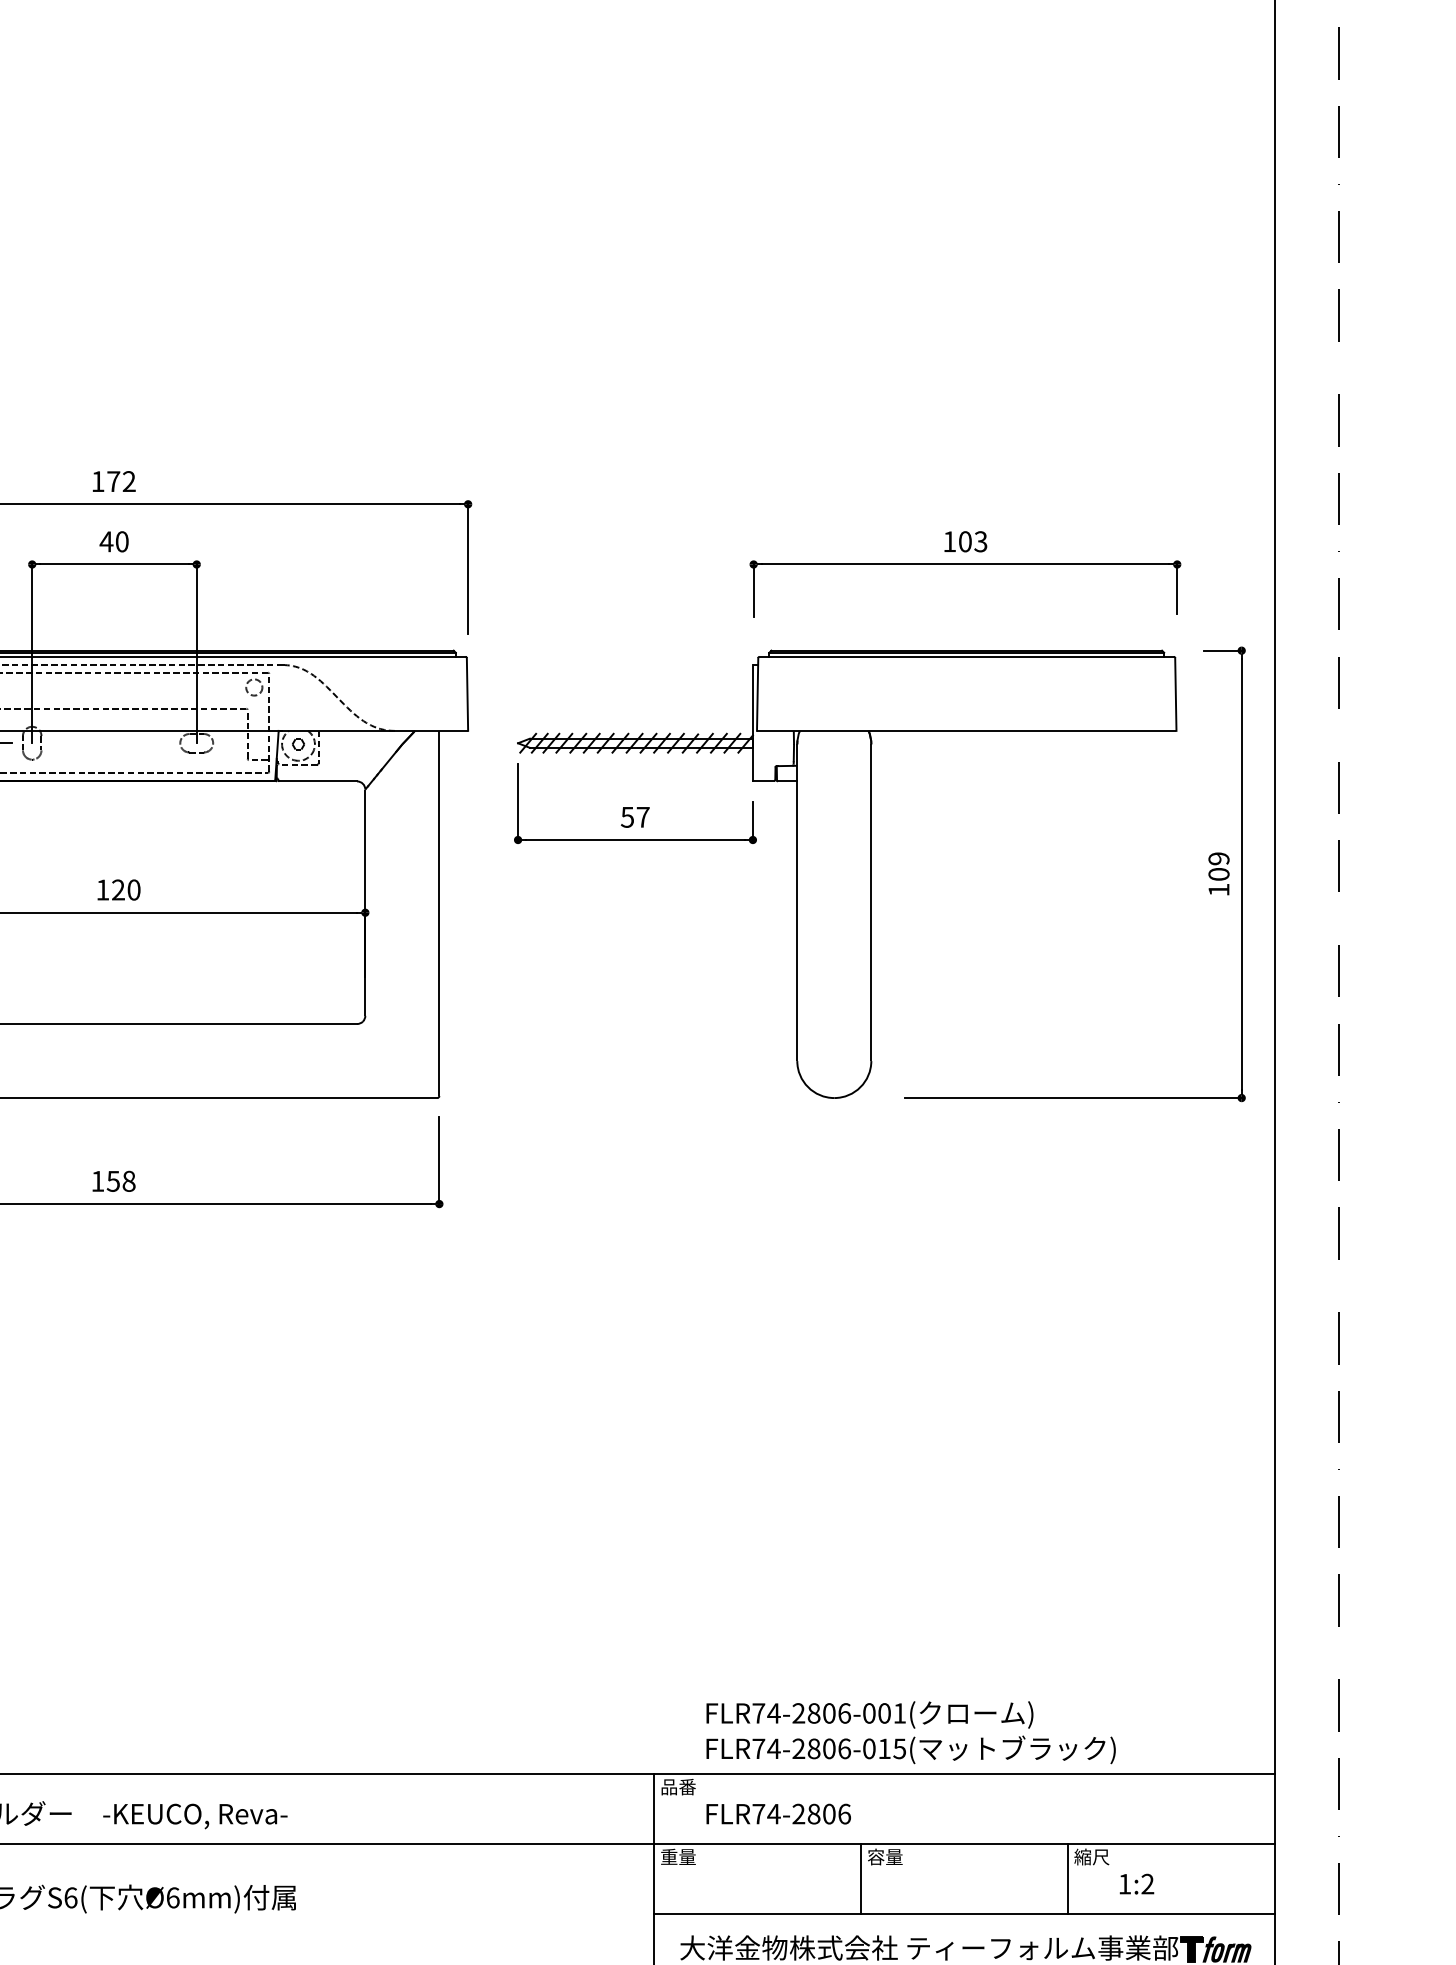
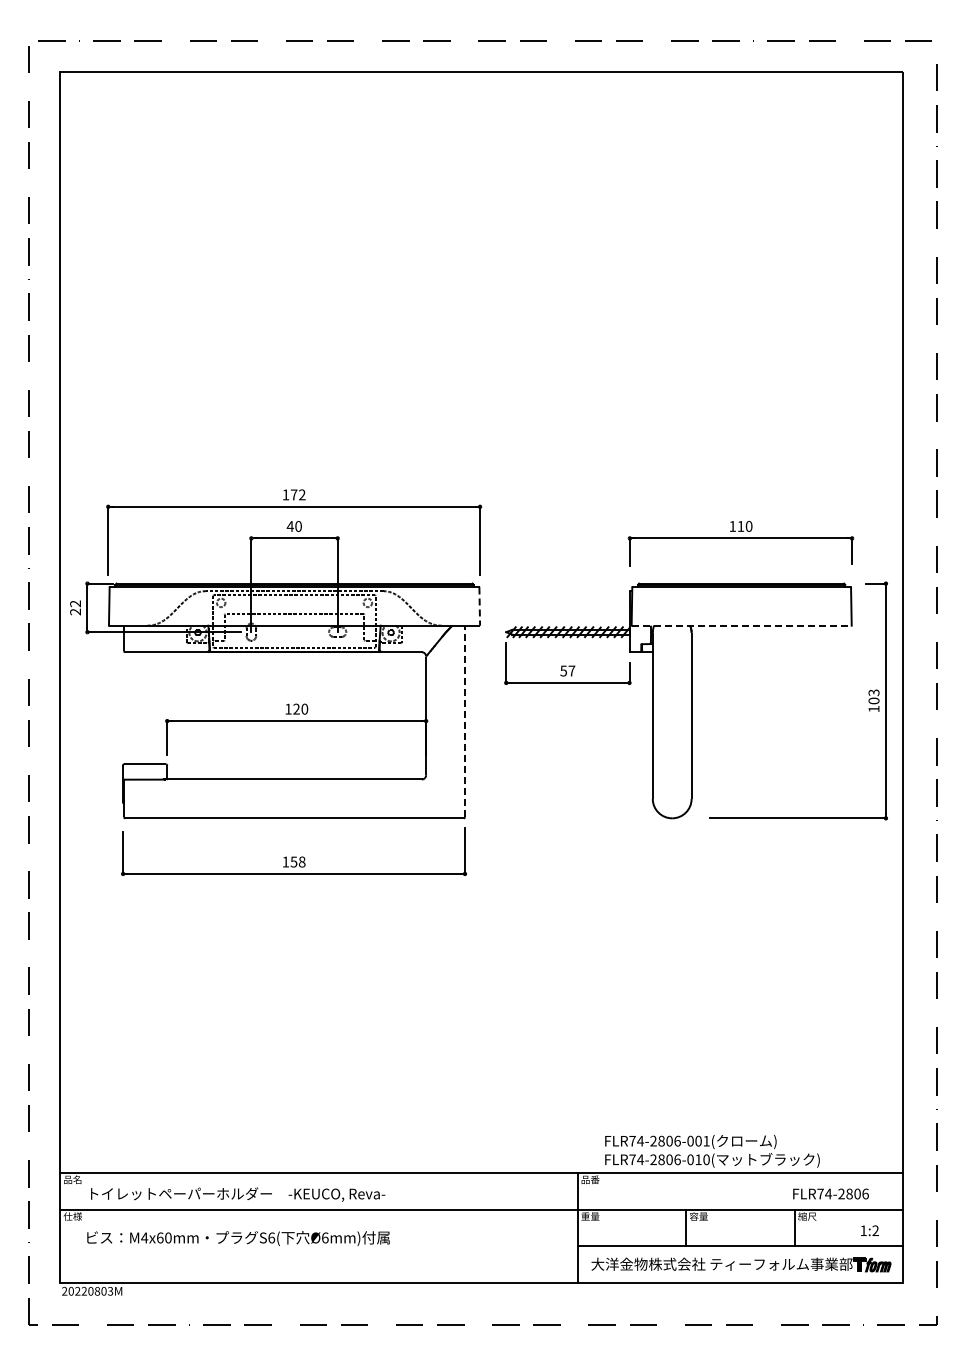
text: (972, 541) -> (744, 526), 103 -> 110
line: (467, 696) -> (479, 607), solid -> dashed
line: (968, 730) -> (742, 625), solid -> dashed
text: (1217, 858) -> (873, 692), 109 -> 103
line: (438, 913) -> (464, 721), solid -> dashed
text: (899, 1748) -> (706, 1159), FLR74-2806-015( -> FLR74-2806-010(
text: (777, 1813) -> (830, 1193), moved
text: (1136, 1883) -> (869, 1230), moved

